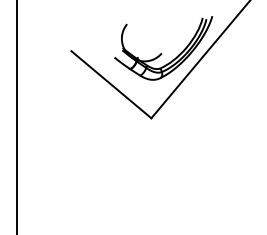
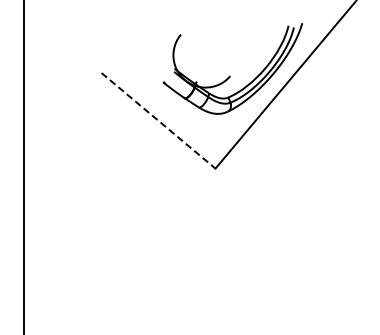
line: (111, 85) -> (158, 121), solid -> dashed

